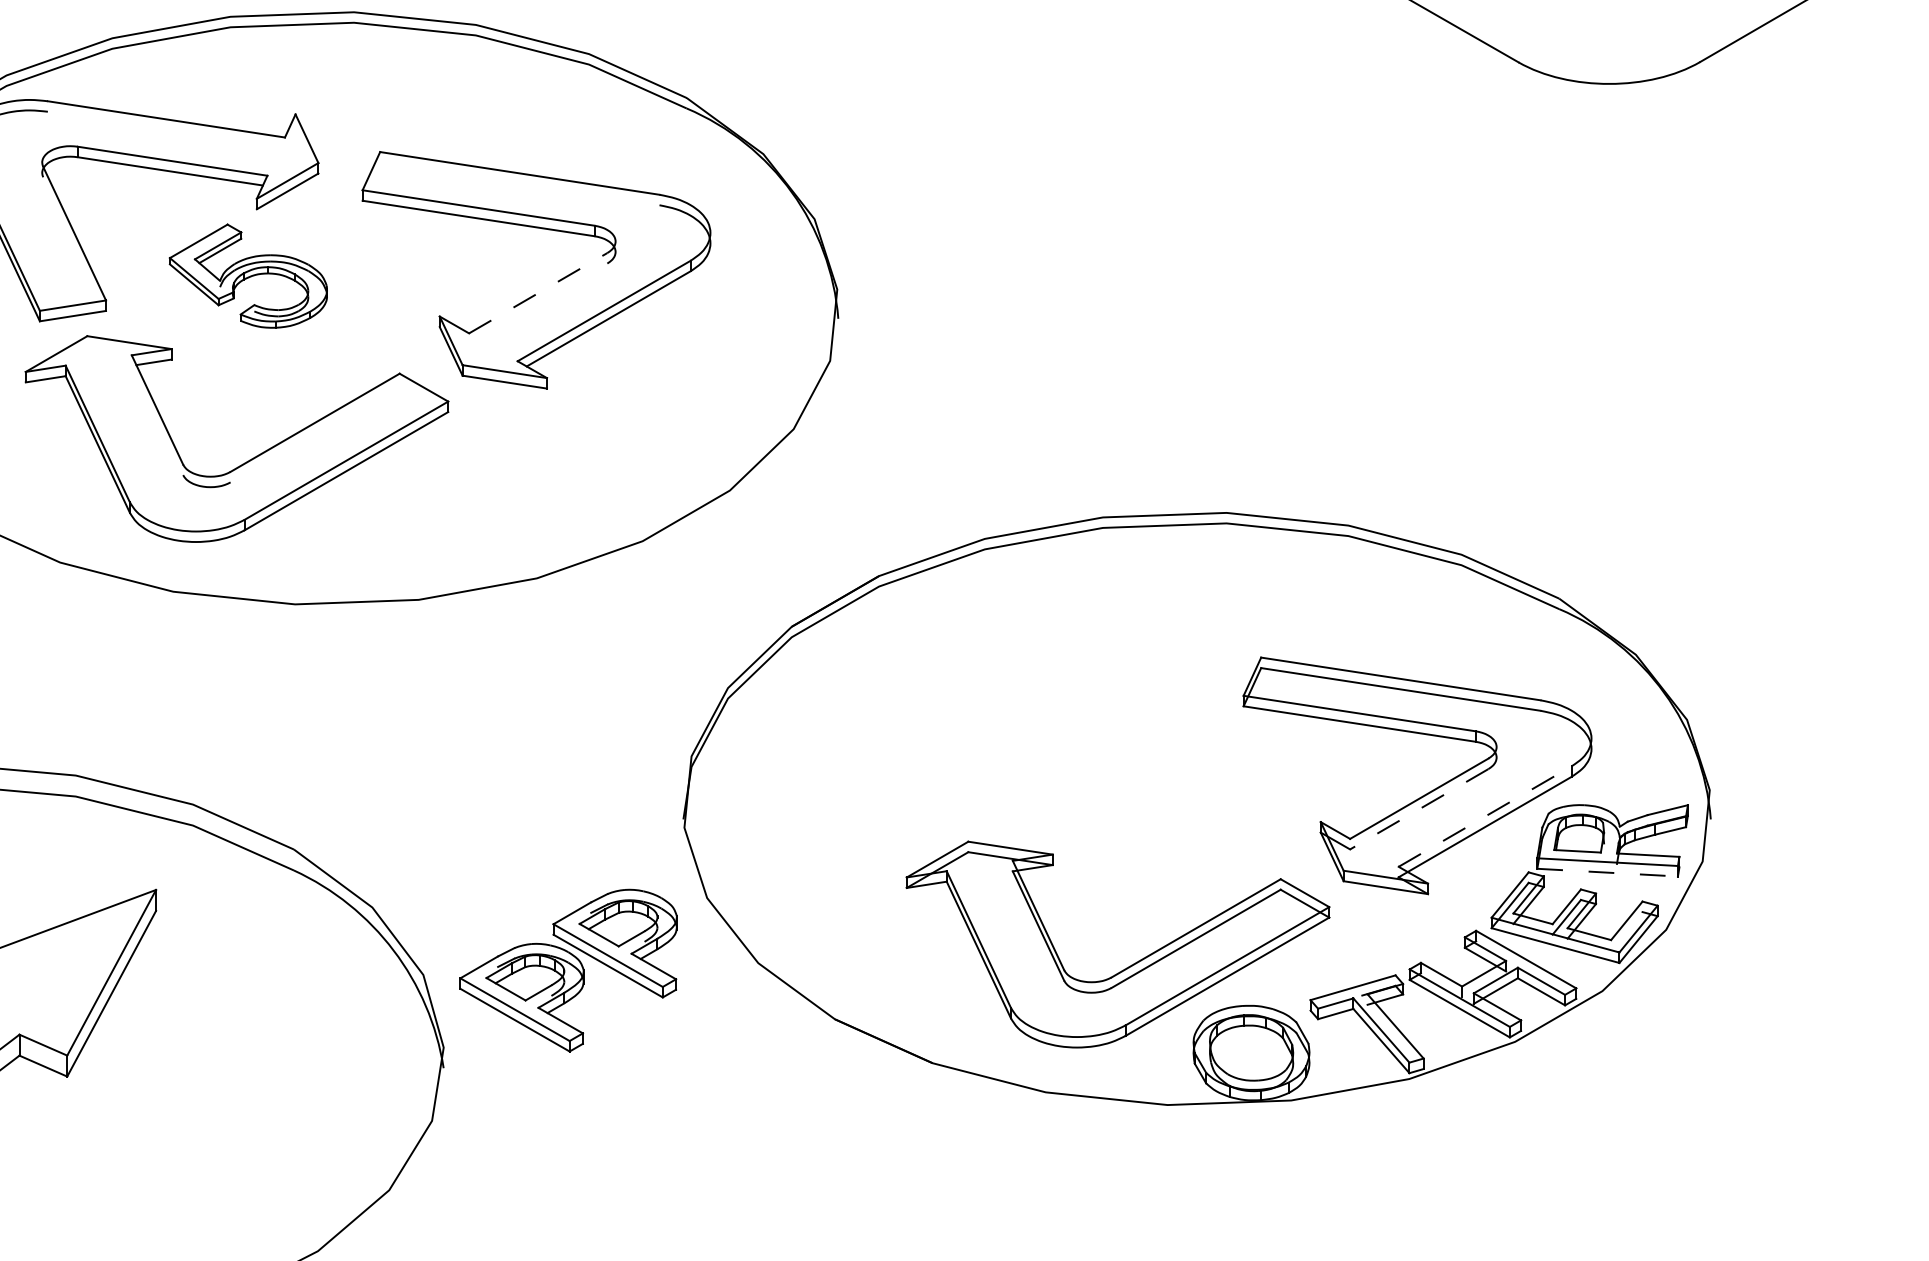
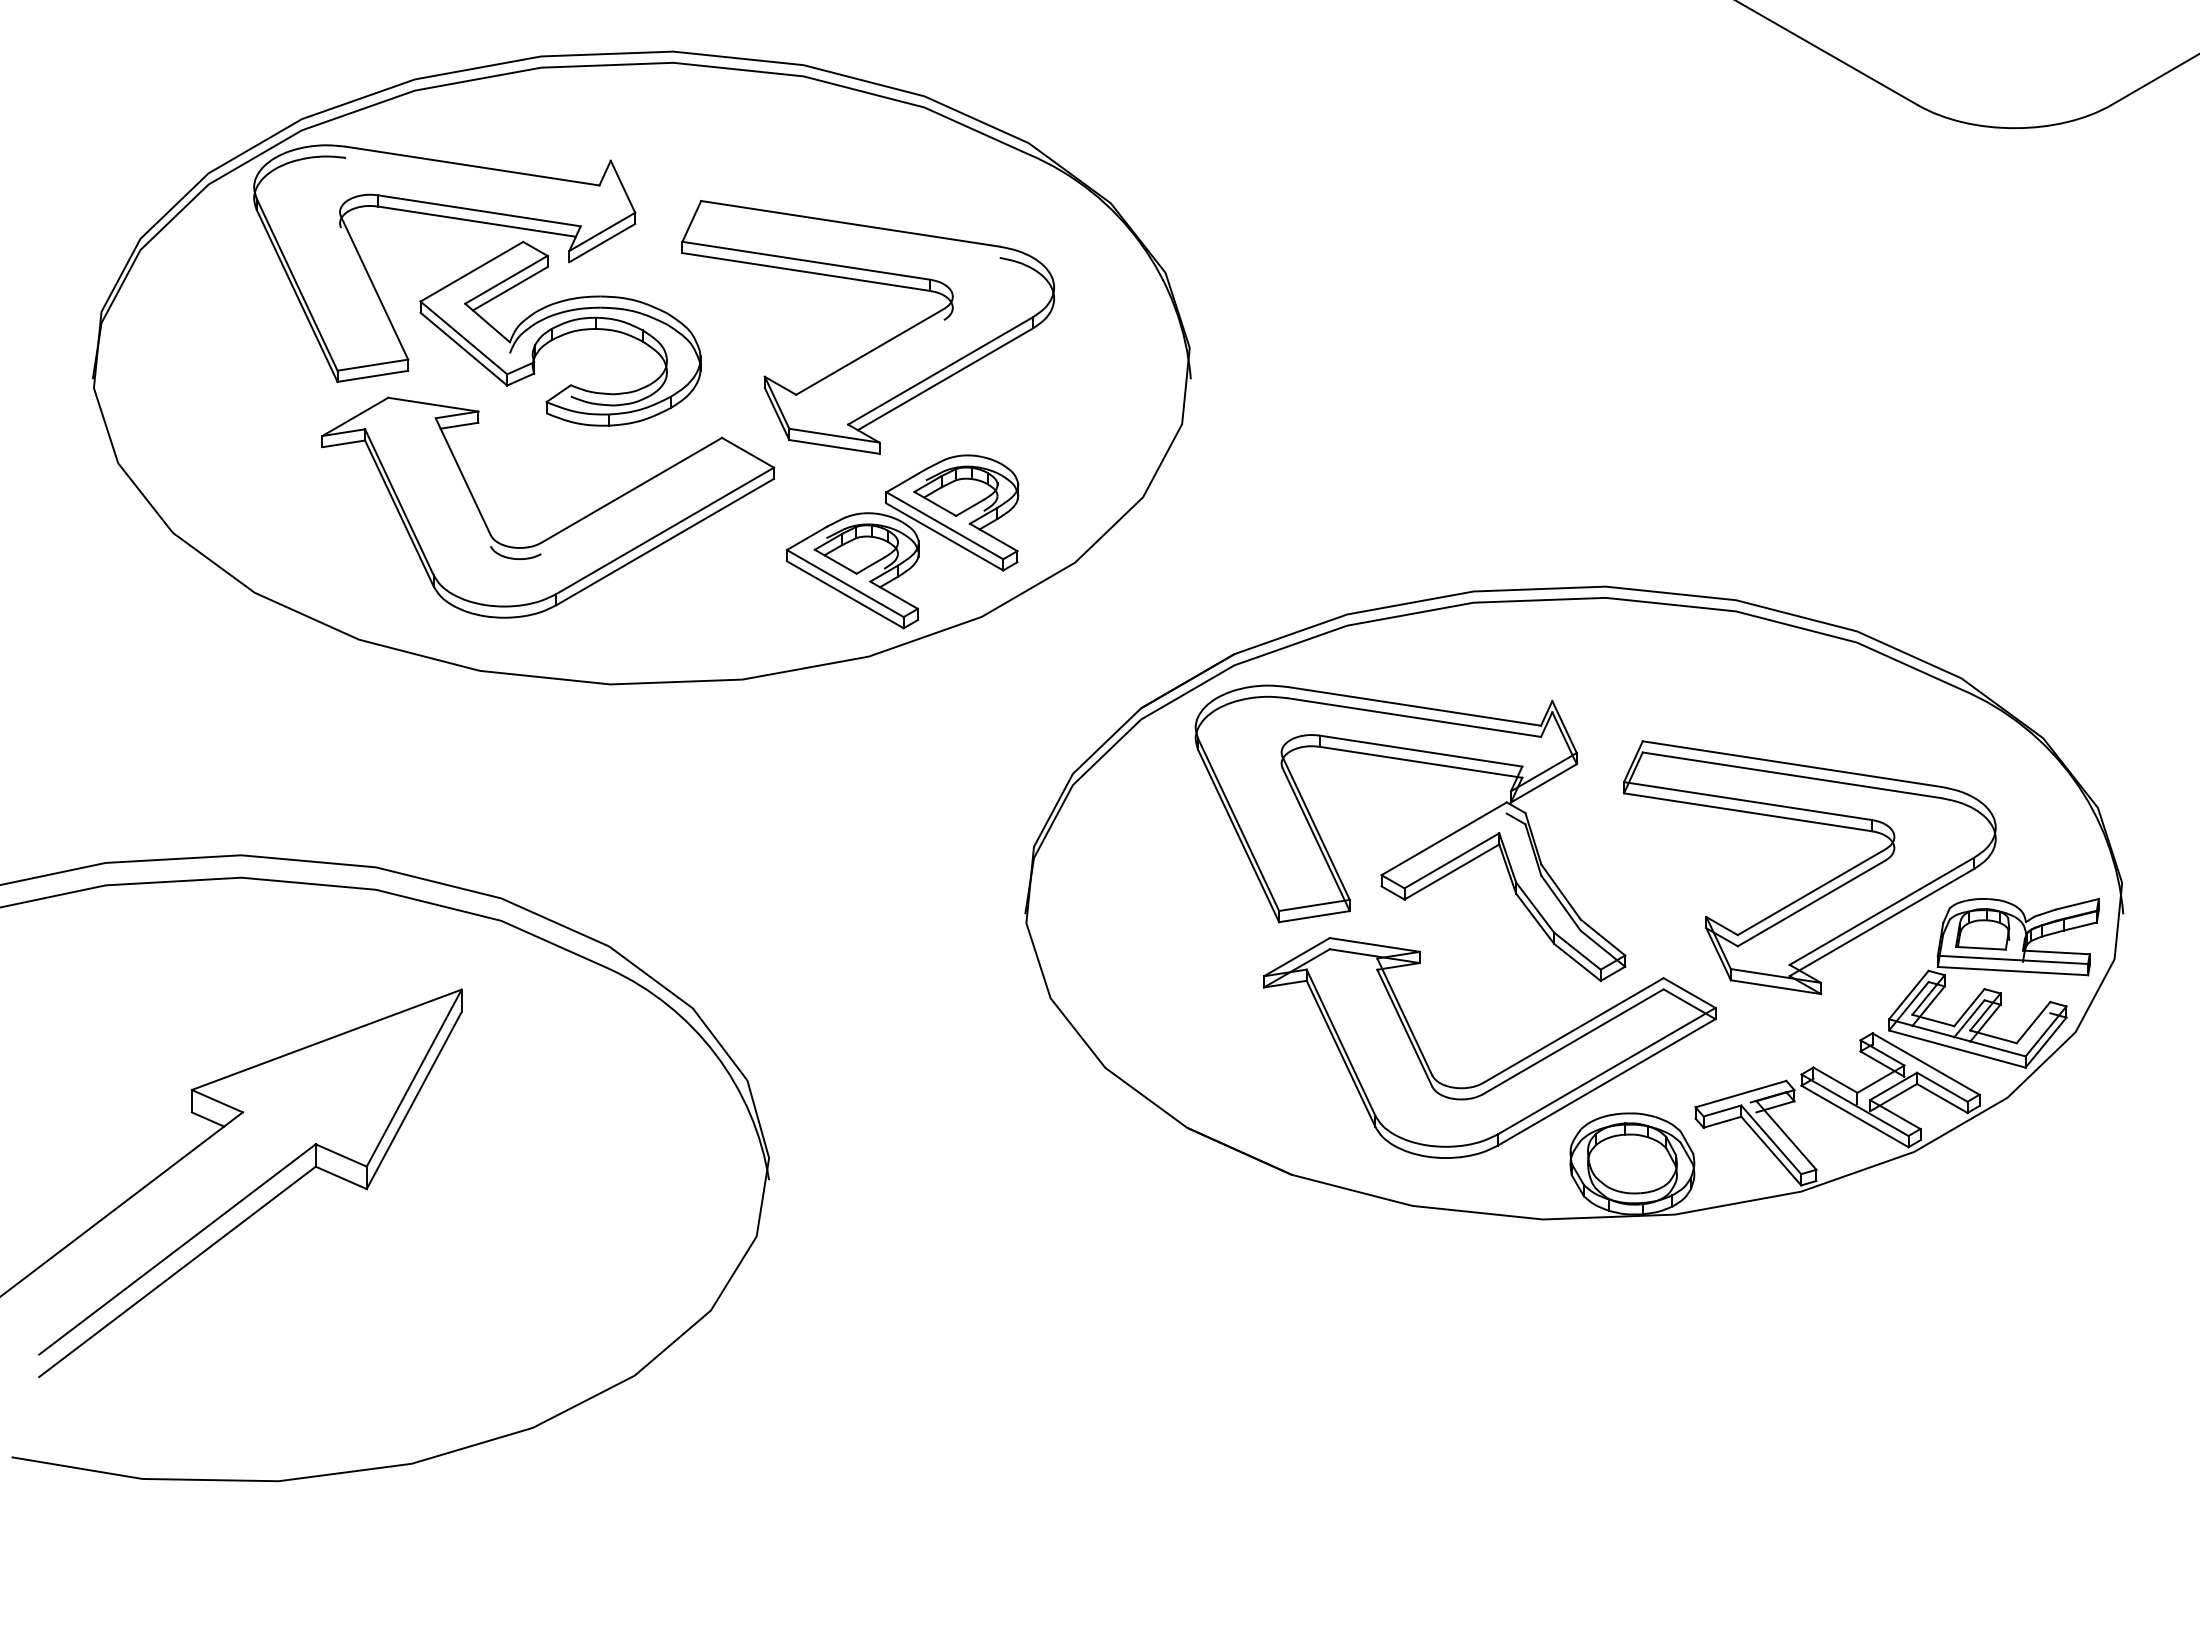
part: (248, 276) -> (560, 333), size x1.67
line: (538, 292) -> (870, 351), dashed -> solid
part: (1054, 759) -> (1421, 850), added
line: (1419, 809) -> (1811, 903), dashed -> solid
line: (1485, 816) -> (1882, 911), dashed -> solid
line: (1608, 873) -> (2013, 971), dashed -> solid
part: (568, 970) -> (902, 541), moved

